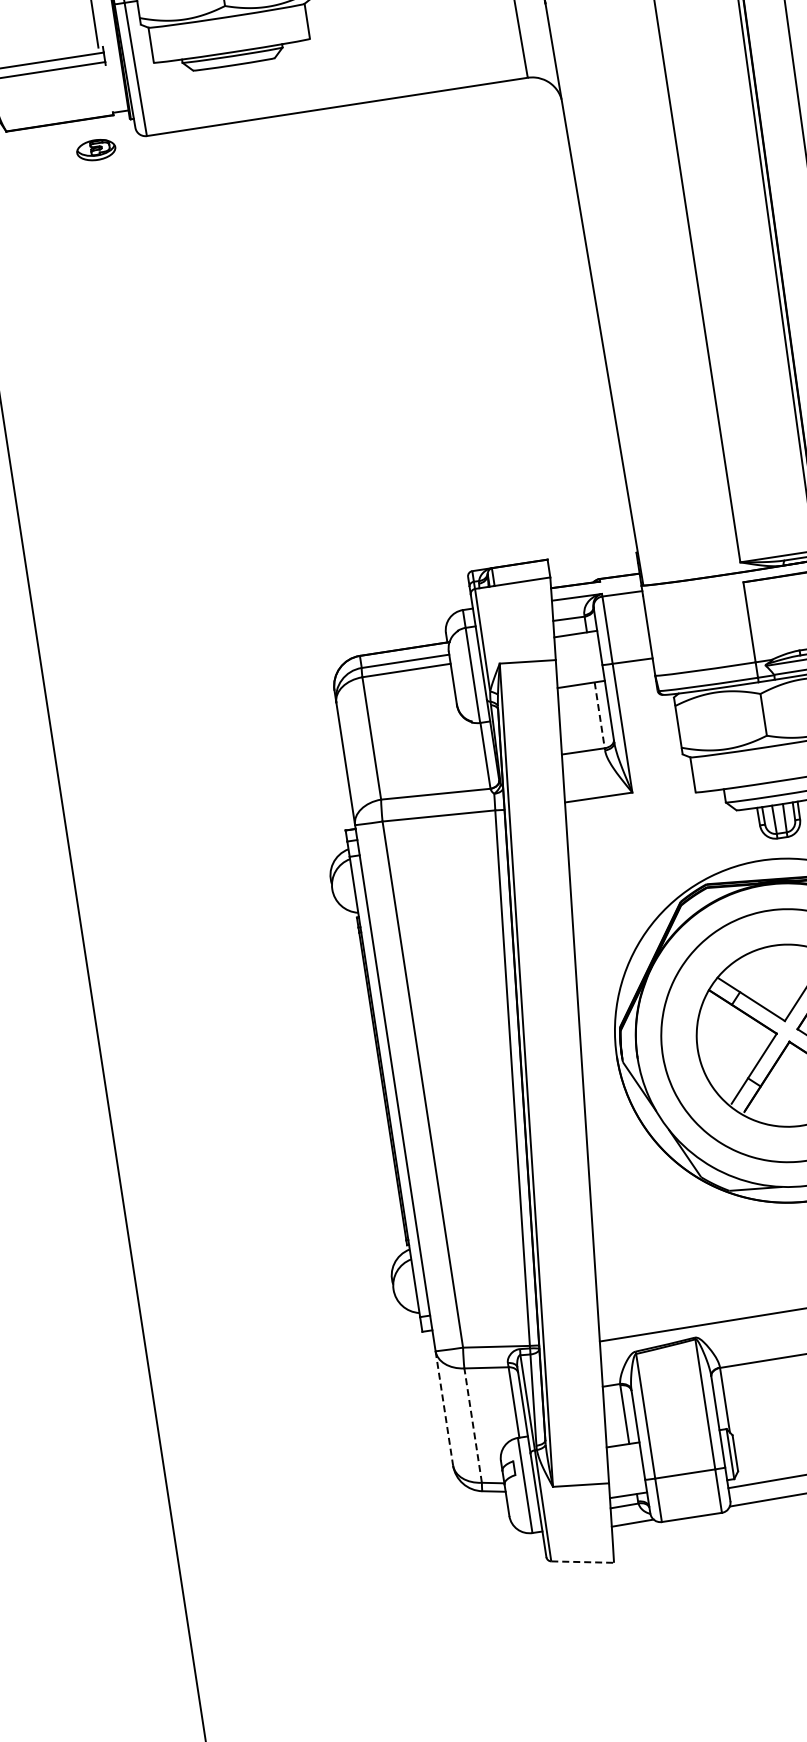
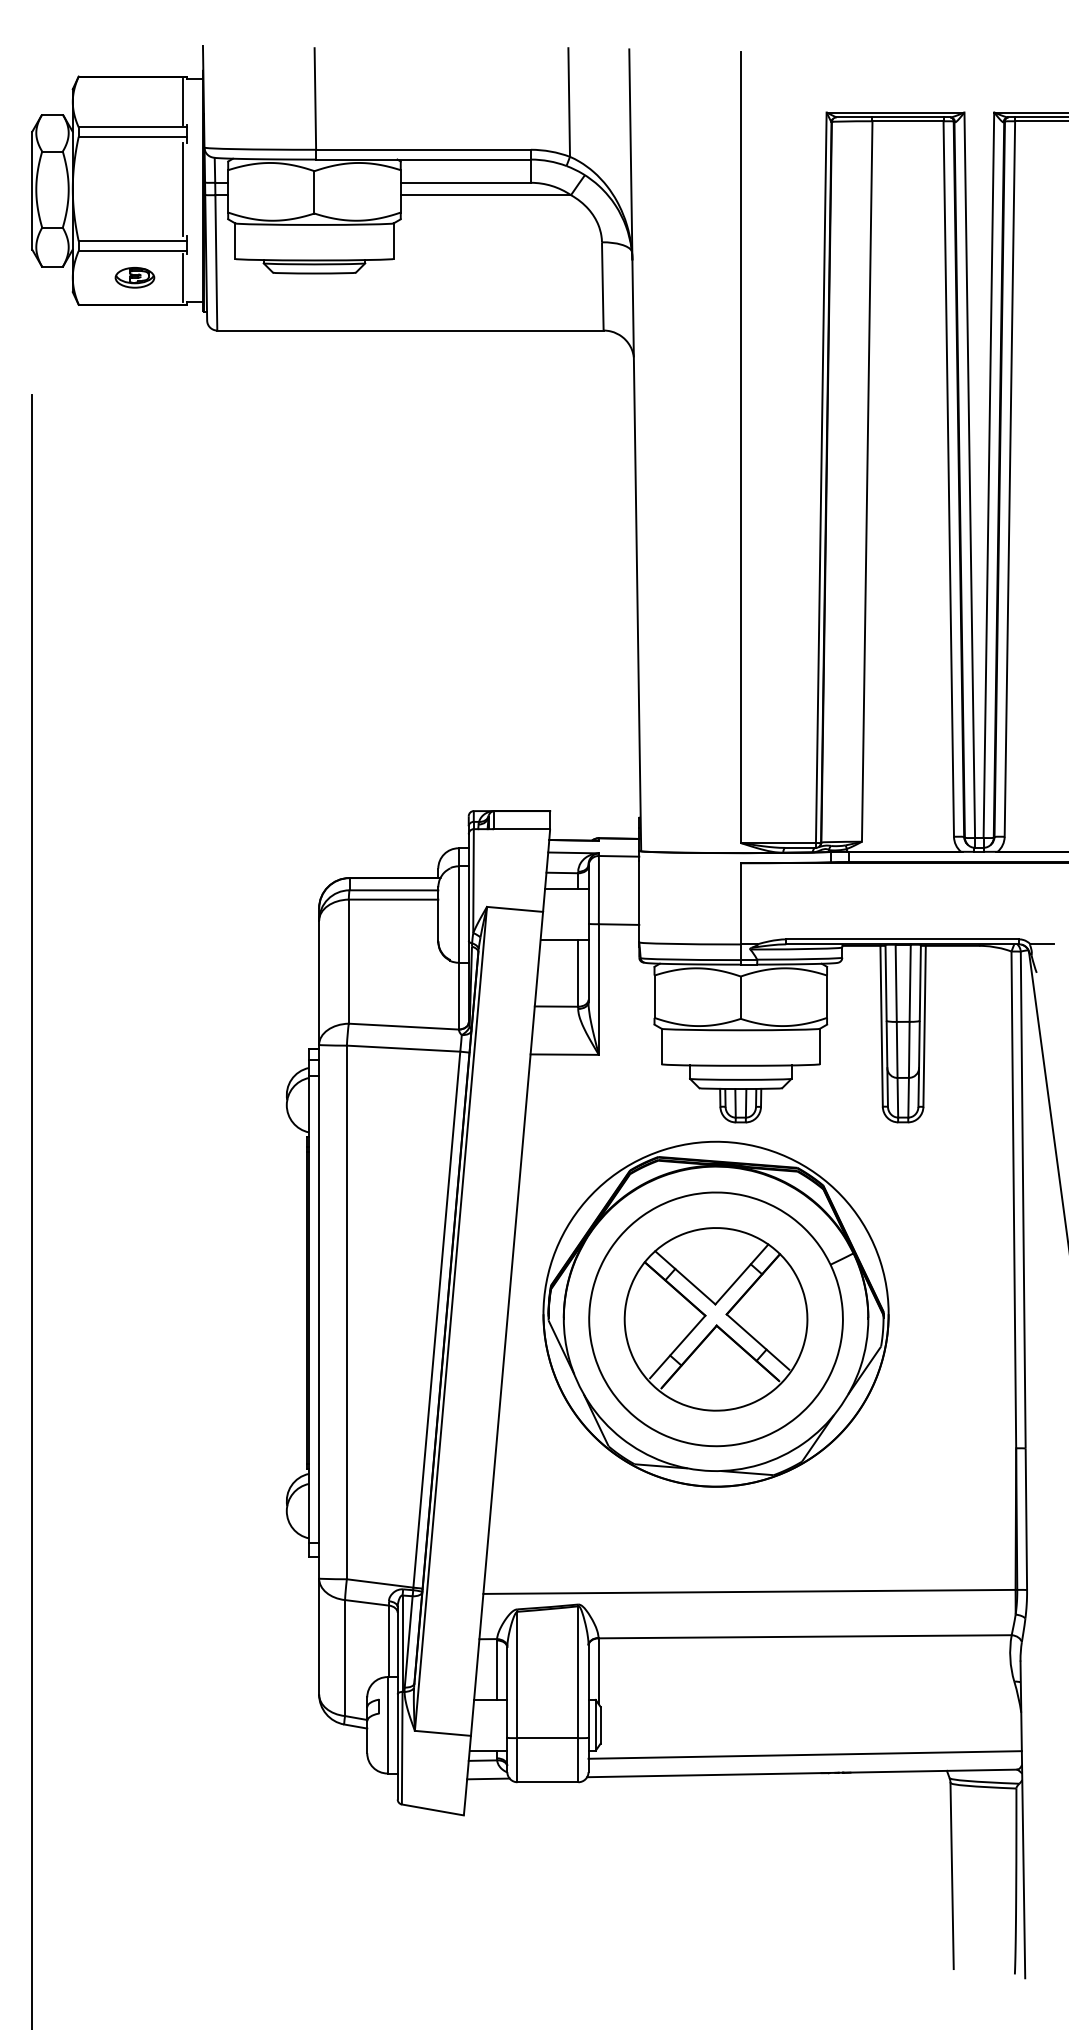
line: (104, 89) -> (182, 277), added
part: (95, 149) -> (134, 277), moved
line: (600, 715) -> (578, 973), dashed -> solid
line: (444, 1409) -> (319, 1637), dashed -> solid
line: (473, 1424) -> (345, 1657), dashed -> solid
line: (583, 1562) -> (433, 1810), dashed -> solid

